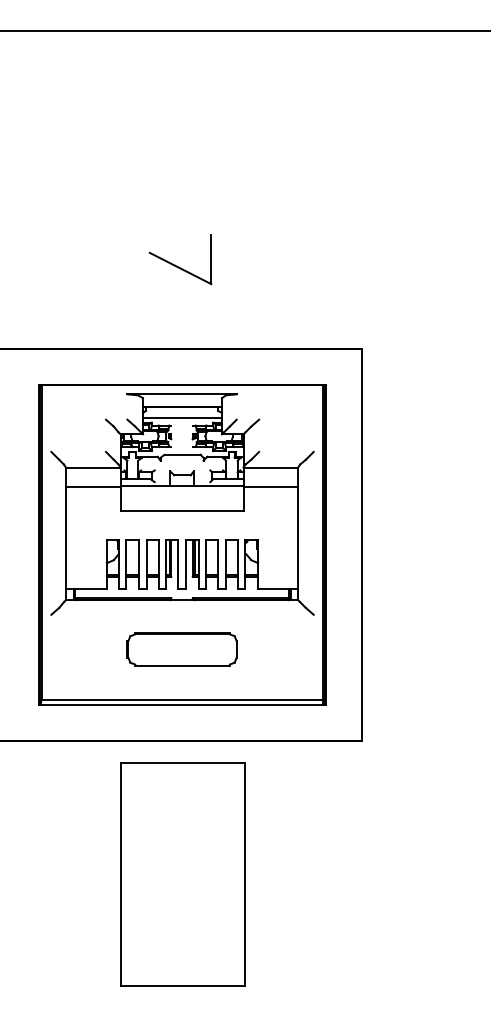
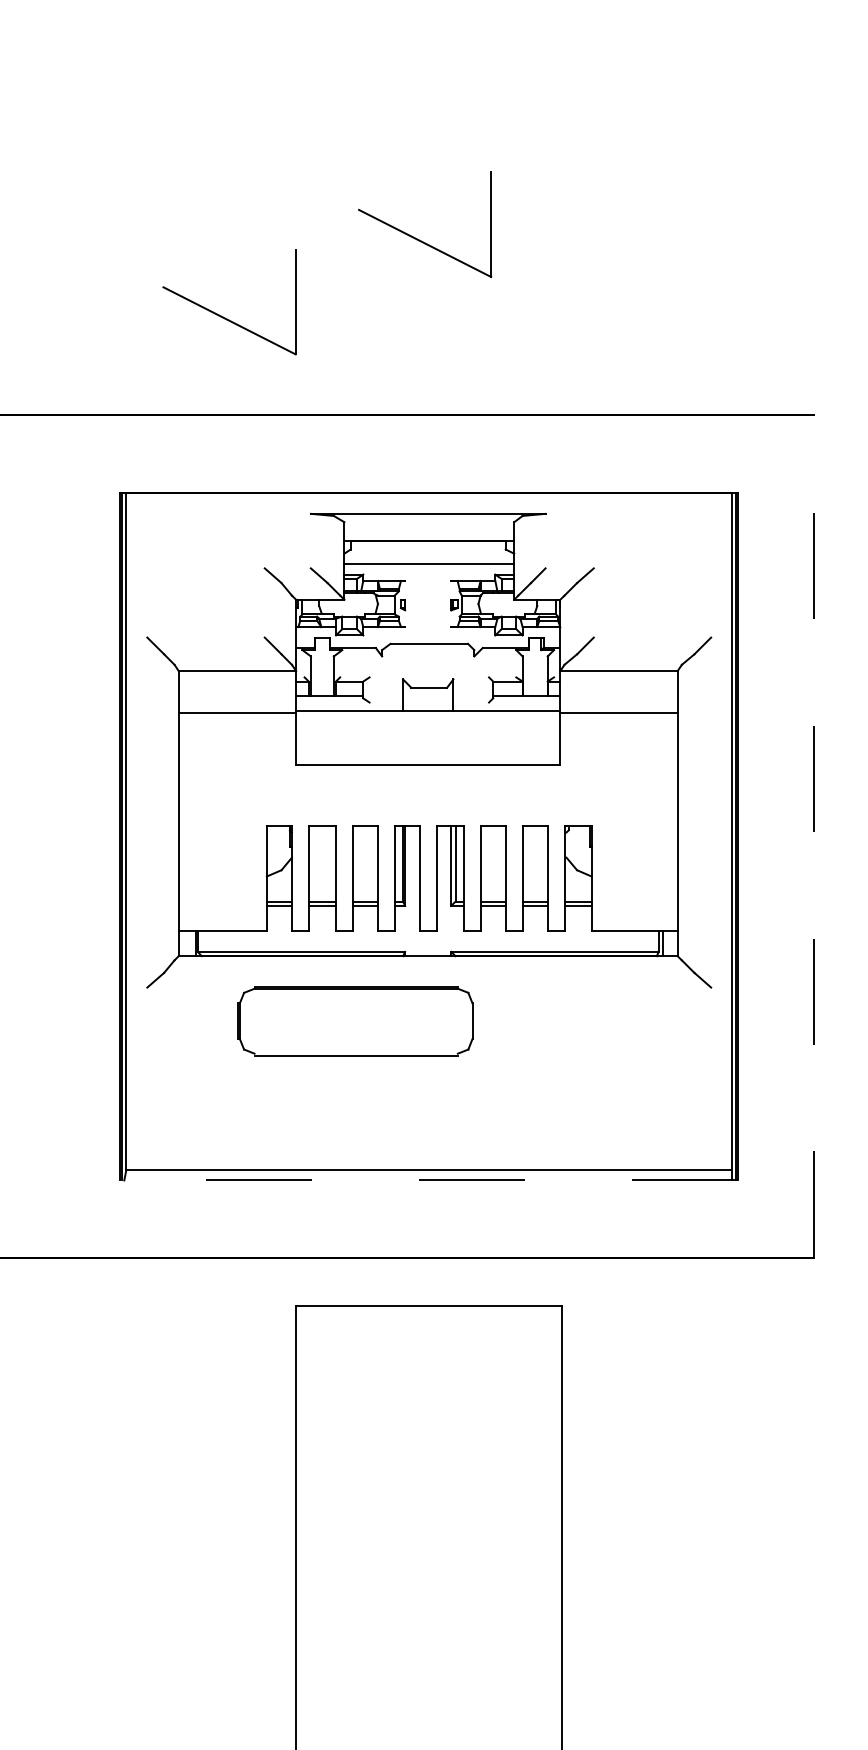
part: (86, 301) -> (222, 314), added
line: (361, 544) -> (813, 836), solid -> dashed
part: (181, 649) -> (353, 1021), moved
line: (182, 704) -> (429, 1180), solid -> dashed

